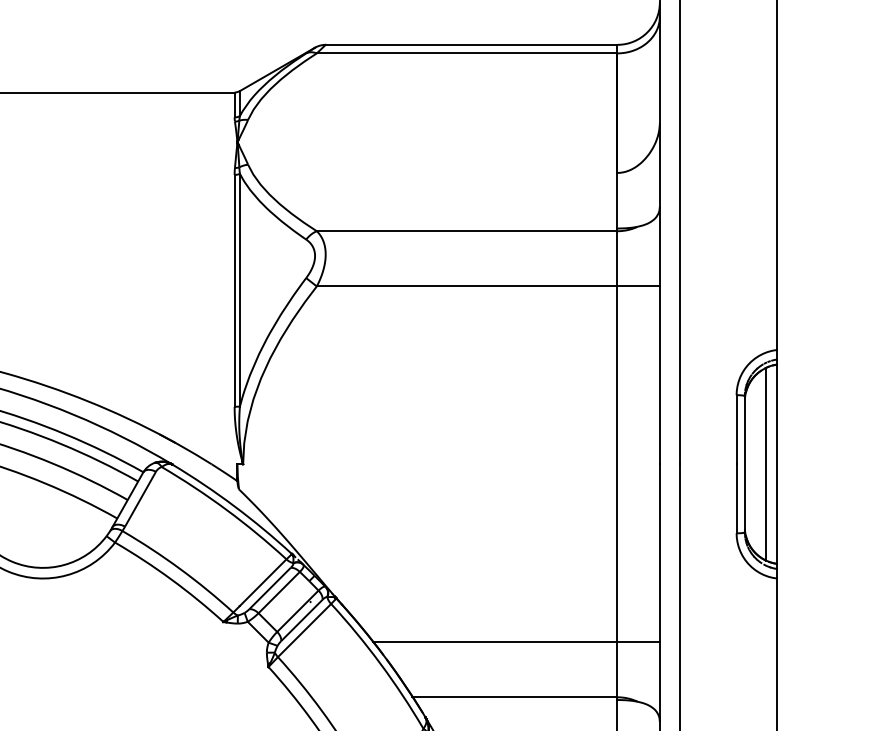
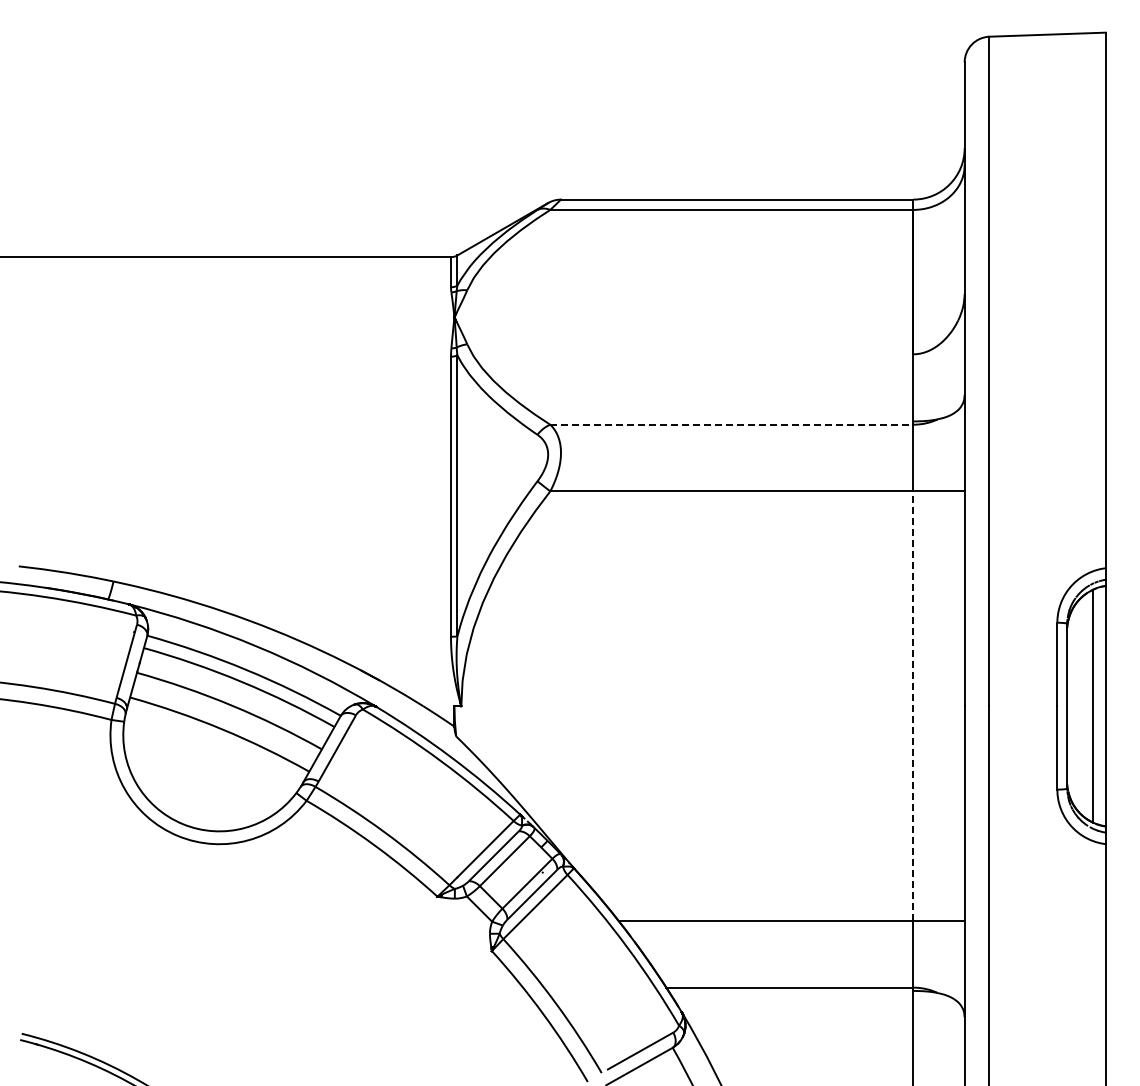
line: (466, 231) -> (731, 424), solid -> dashed
line: (617, 464) -> (913, 706), solid -> dashed

